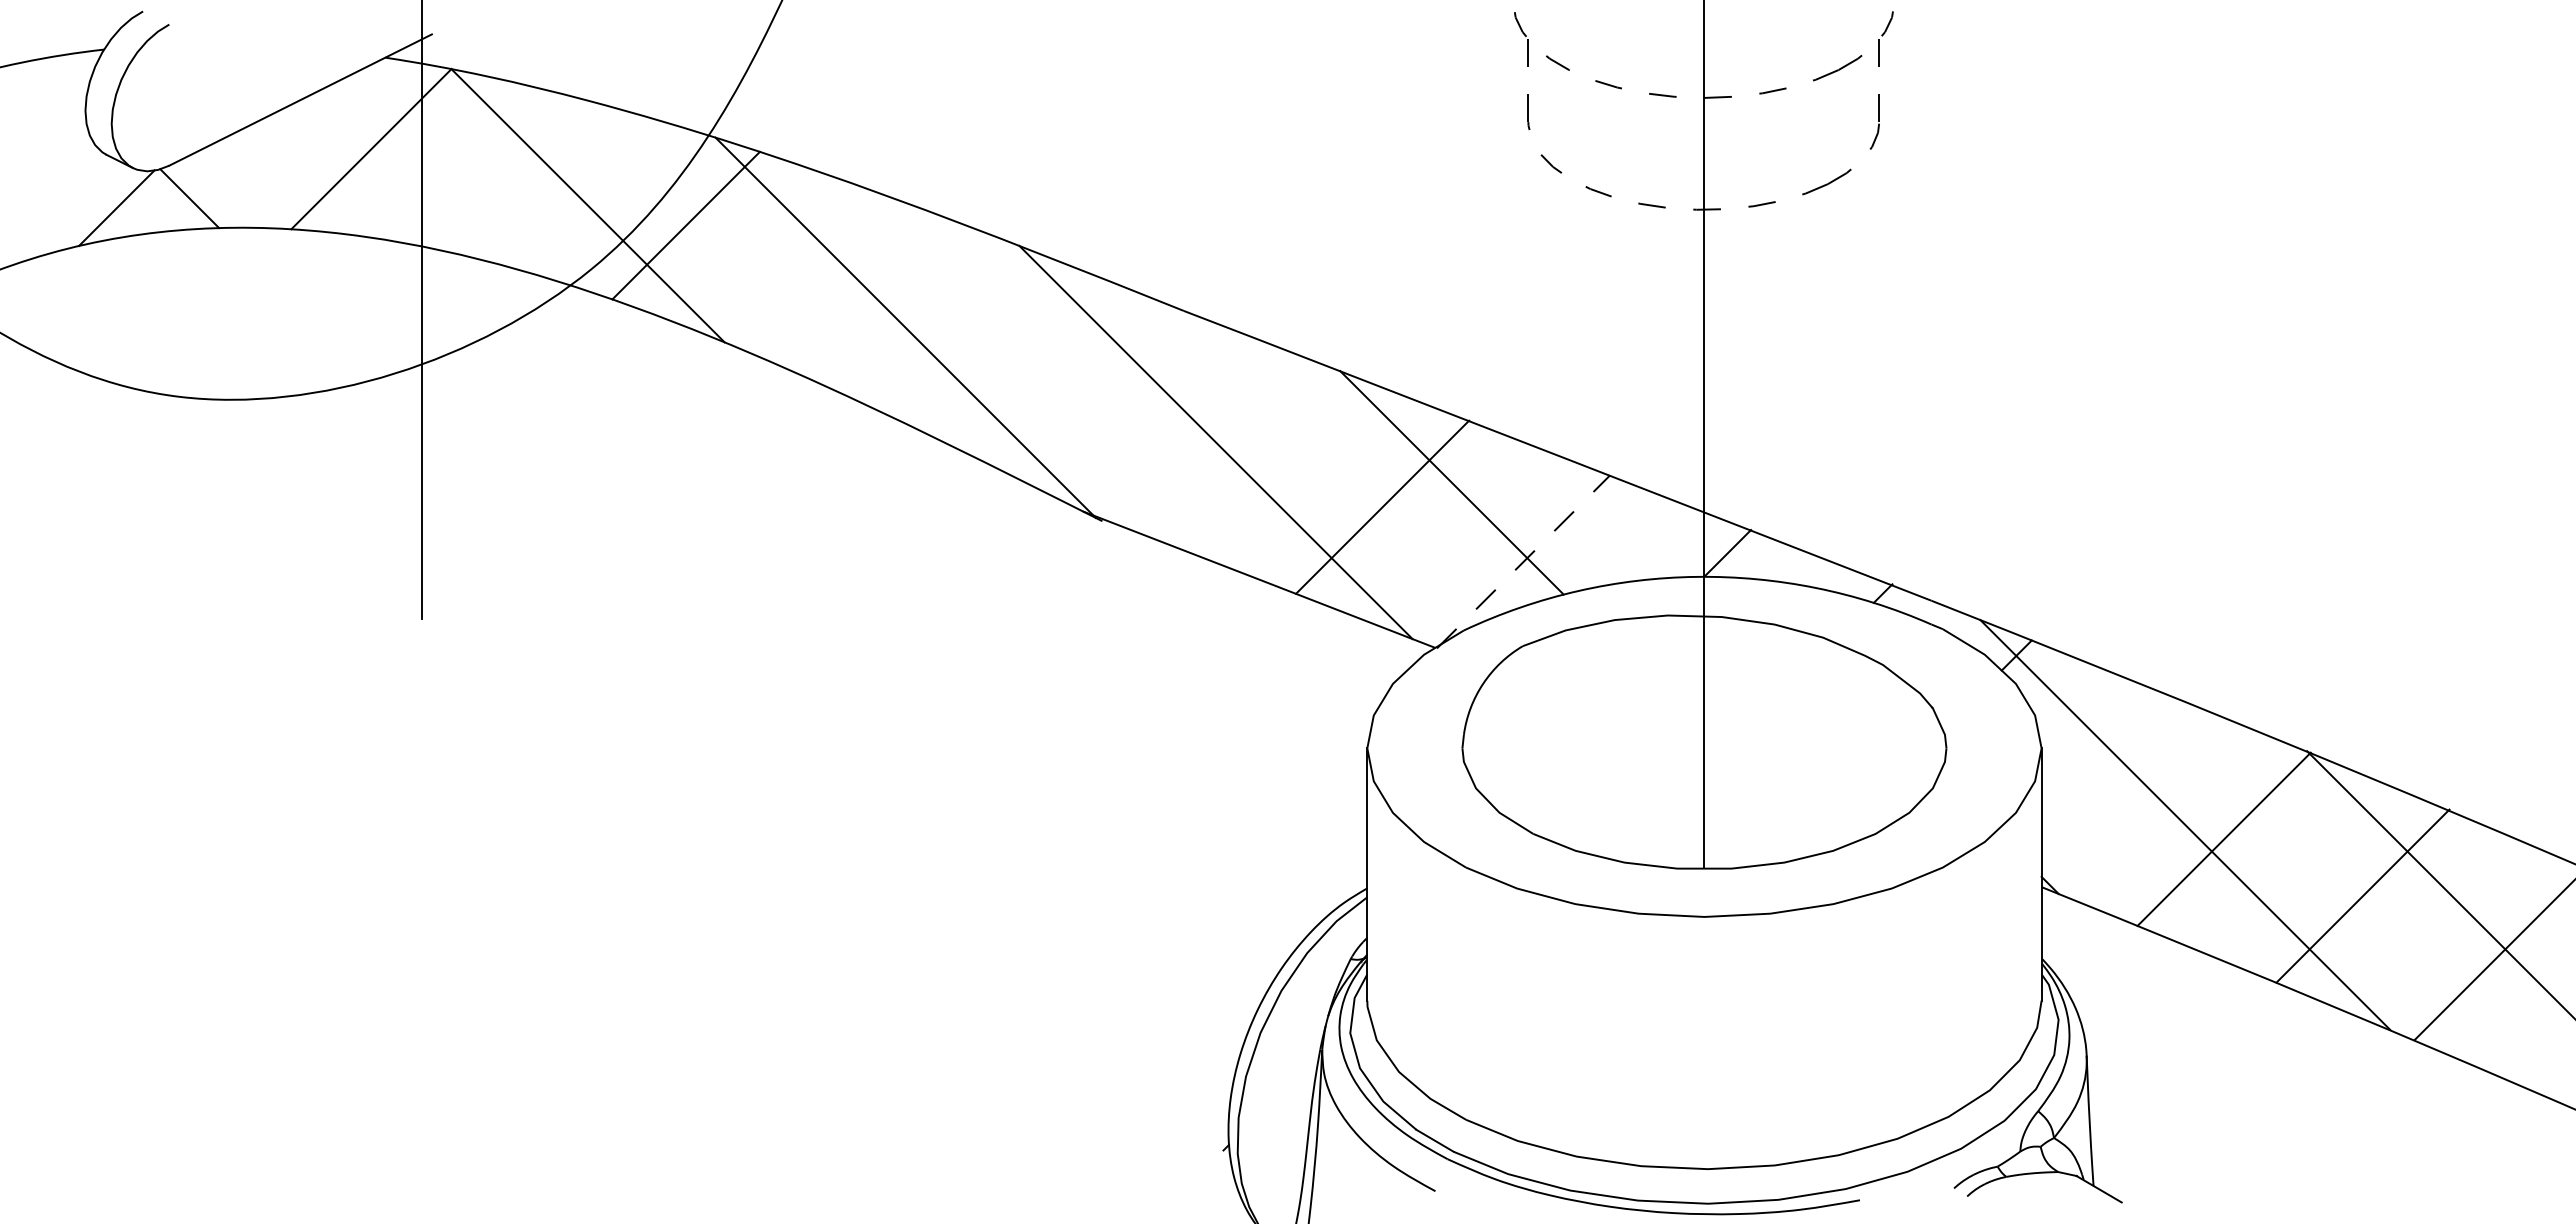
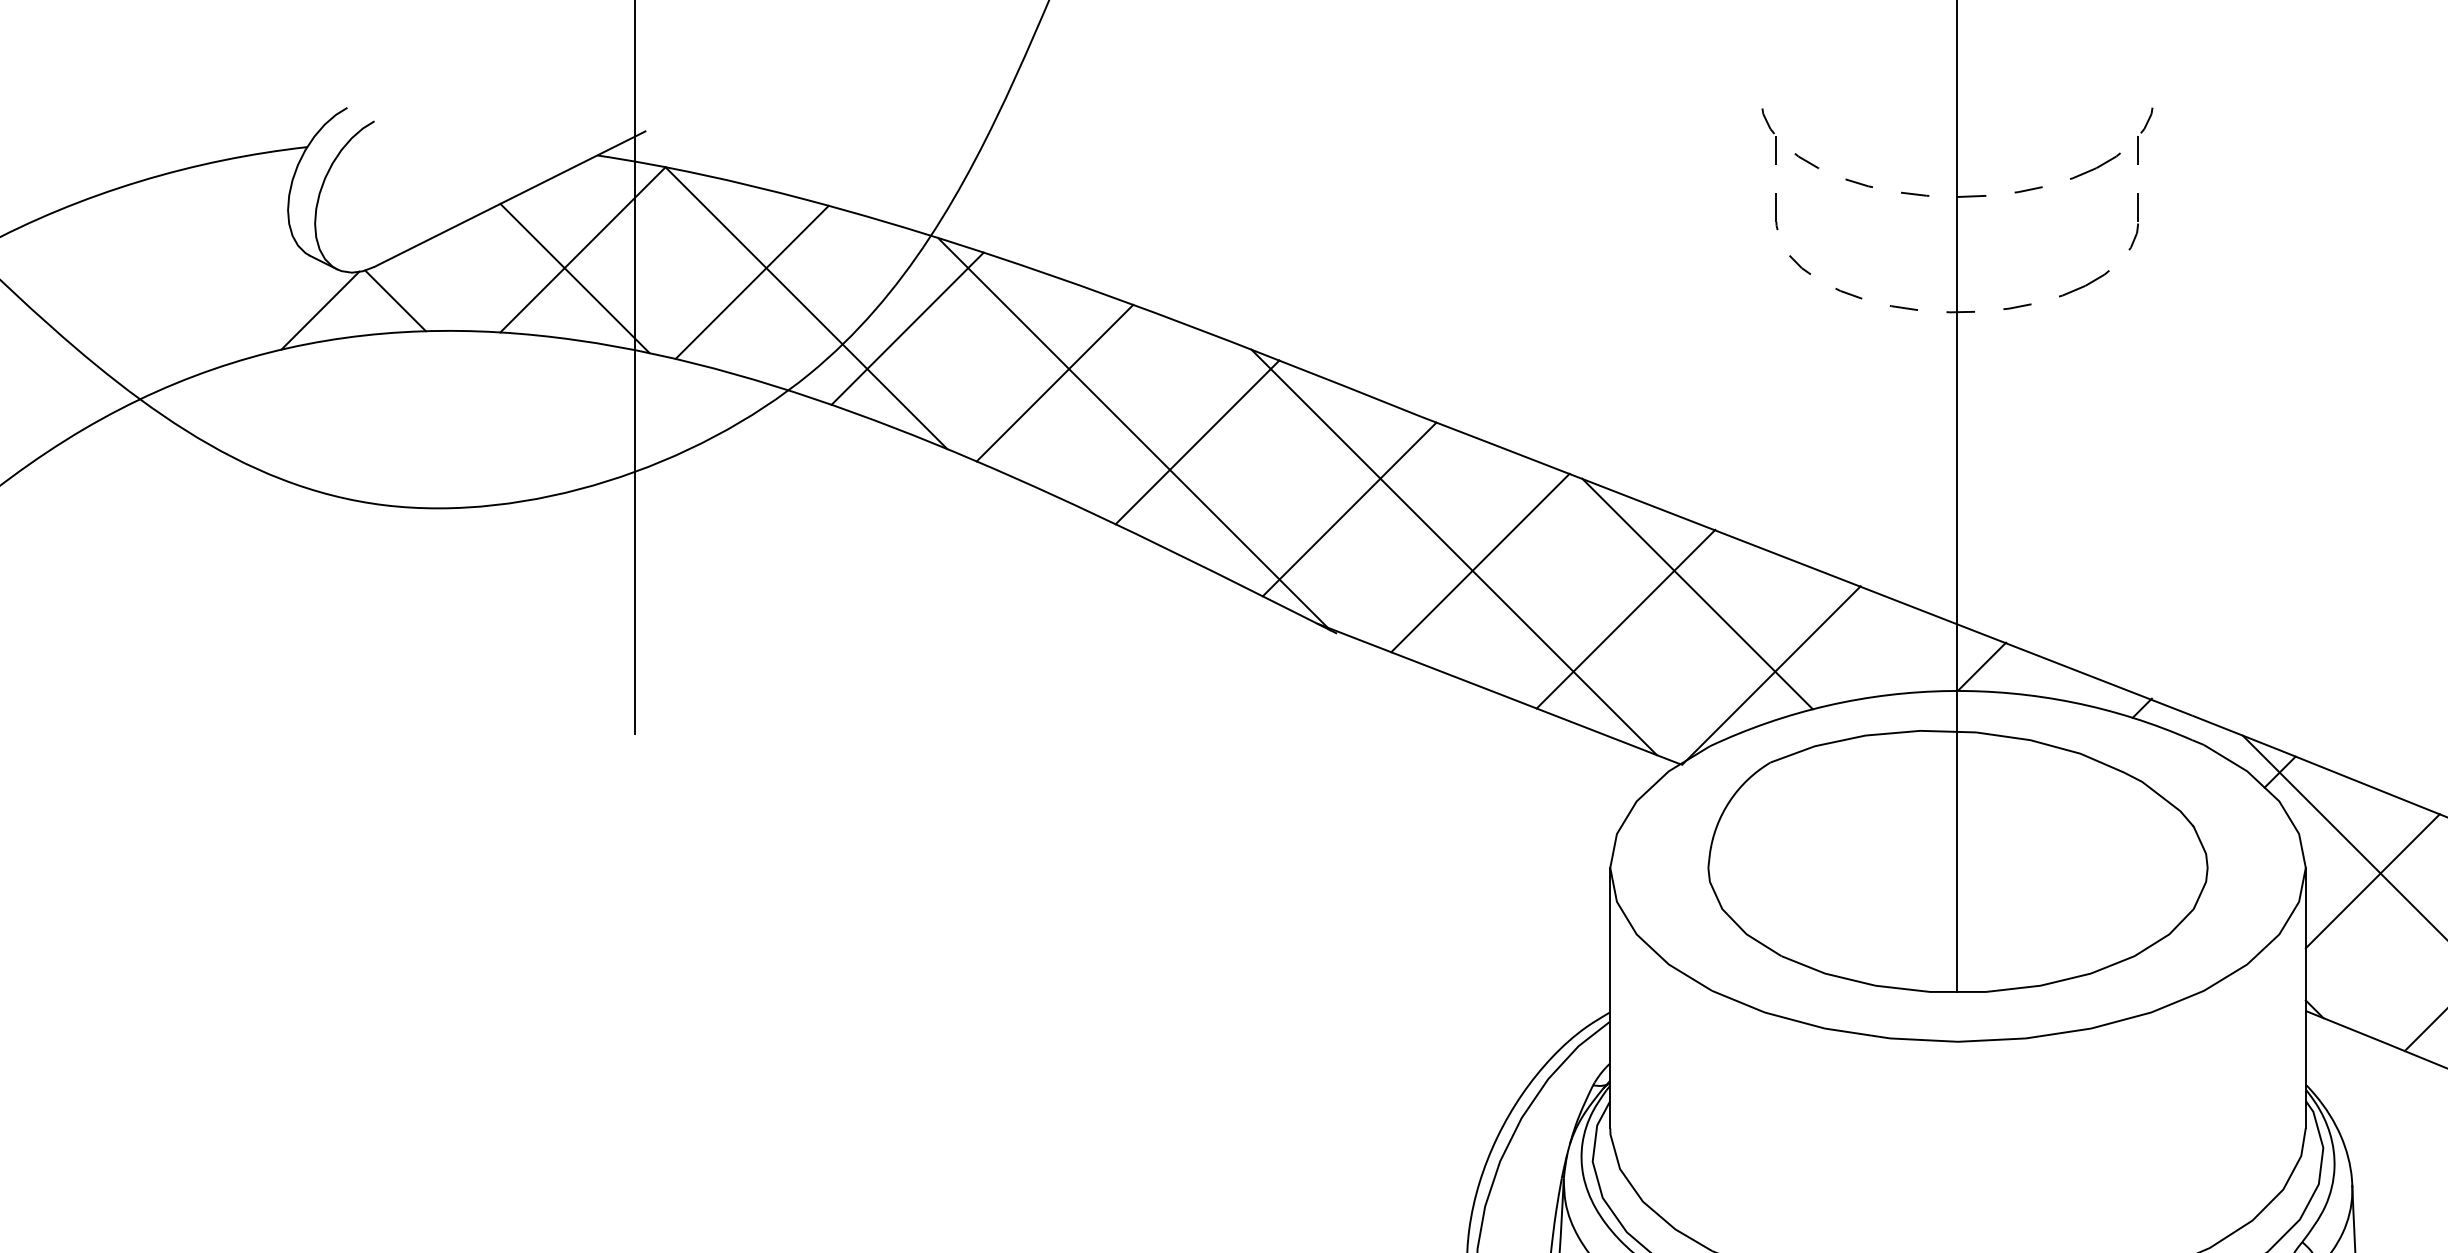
line: (363, 176) -> (574, 278), added
line: (535, 180) -> (752, 282), added
line: (828, 278) -> (1054, 383), added
line: (966, 335) -> (1196, 442), added
line: (1114, 400) -> (1349, 509), added
line: (1240, 452) -> (1479, 562), added
line: (1523, 561) -> (1771, 675), dashed -> solid
line: (2106, 761) -> (2372, 881), added

